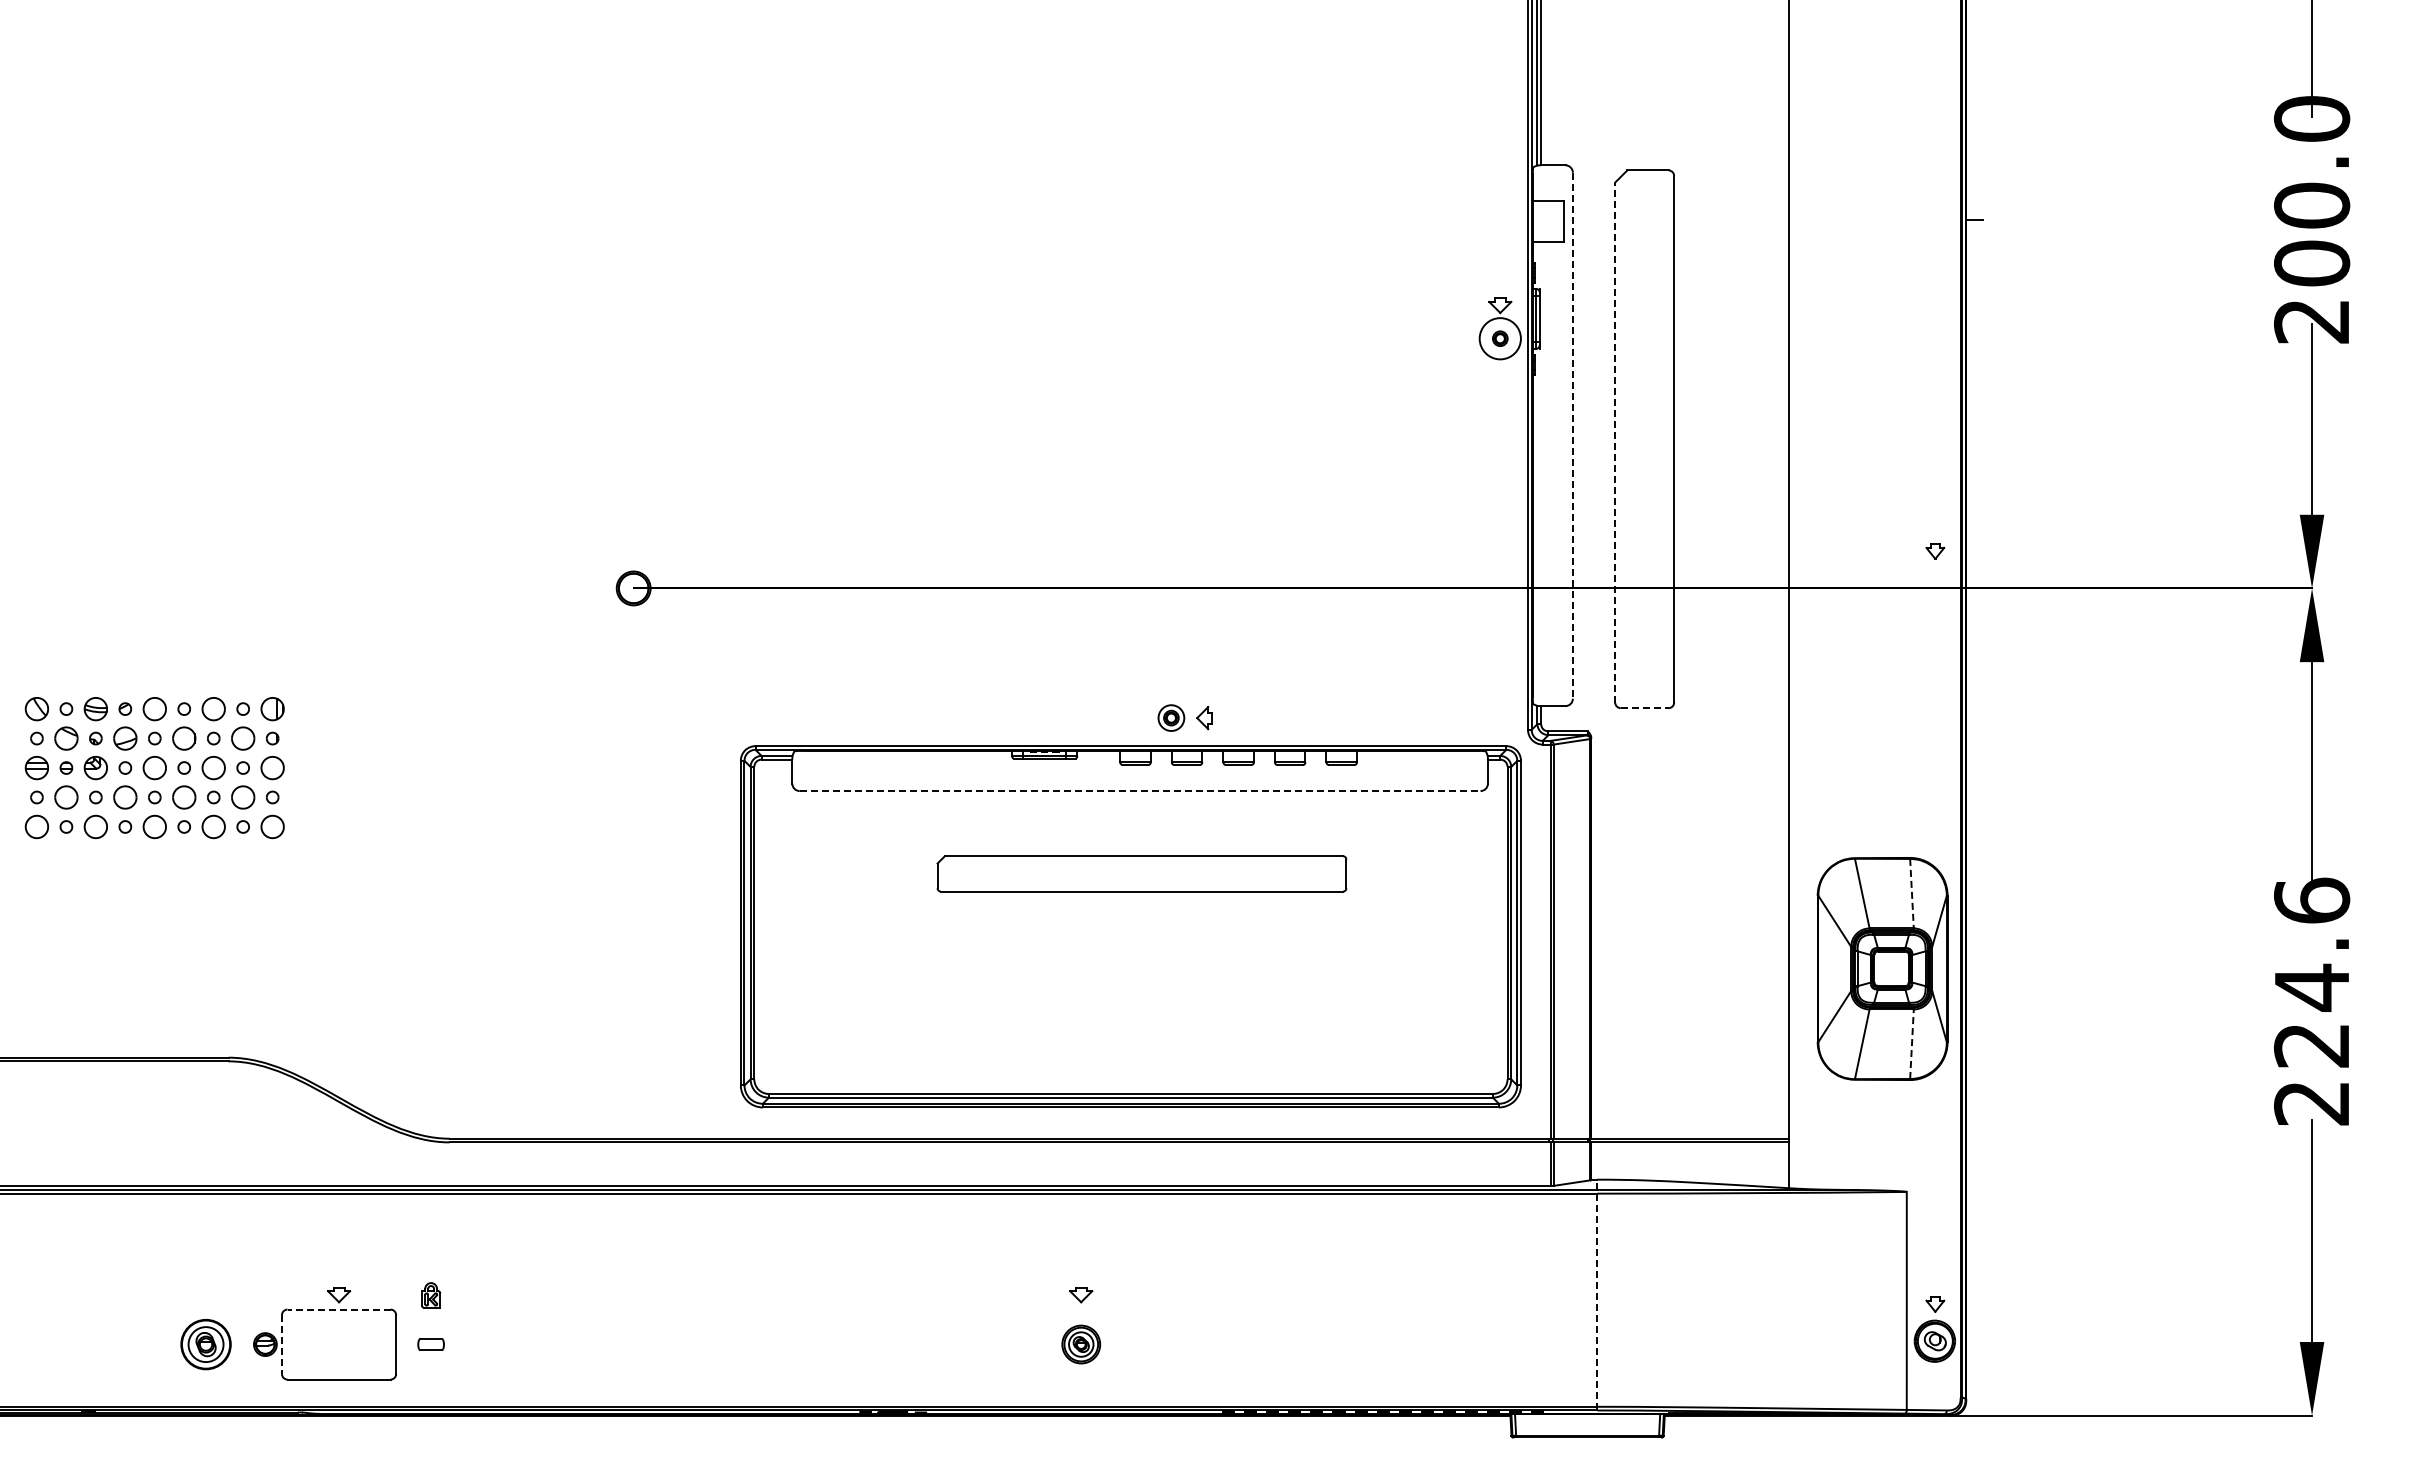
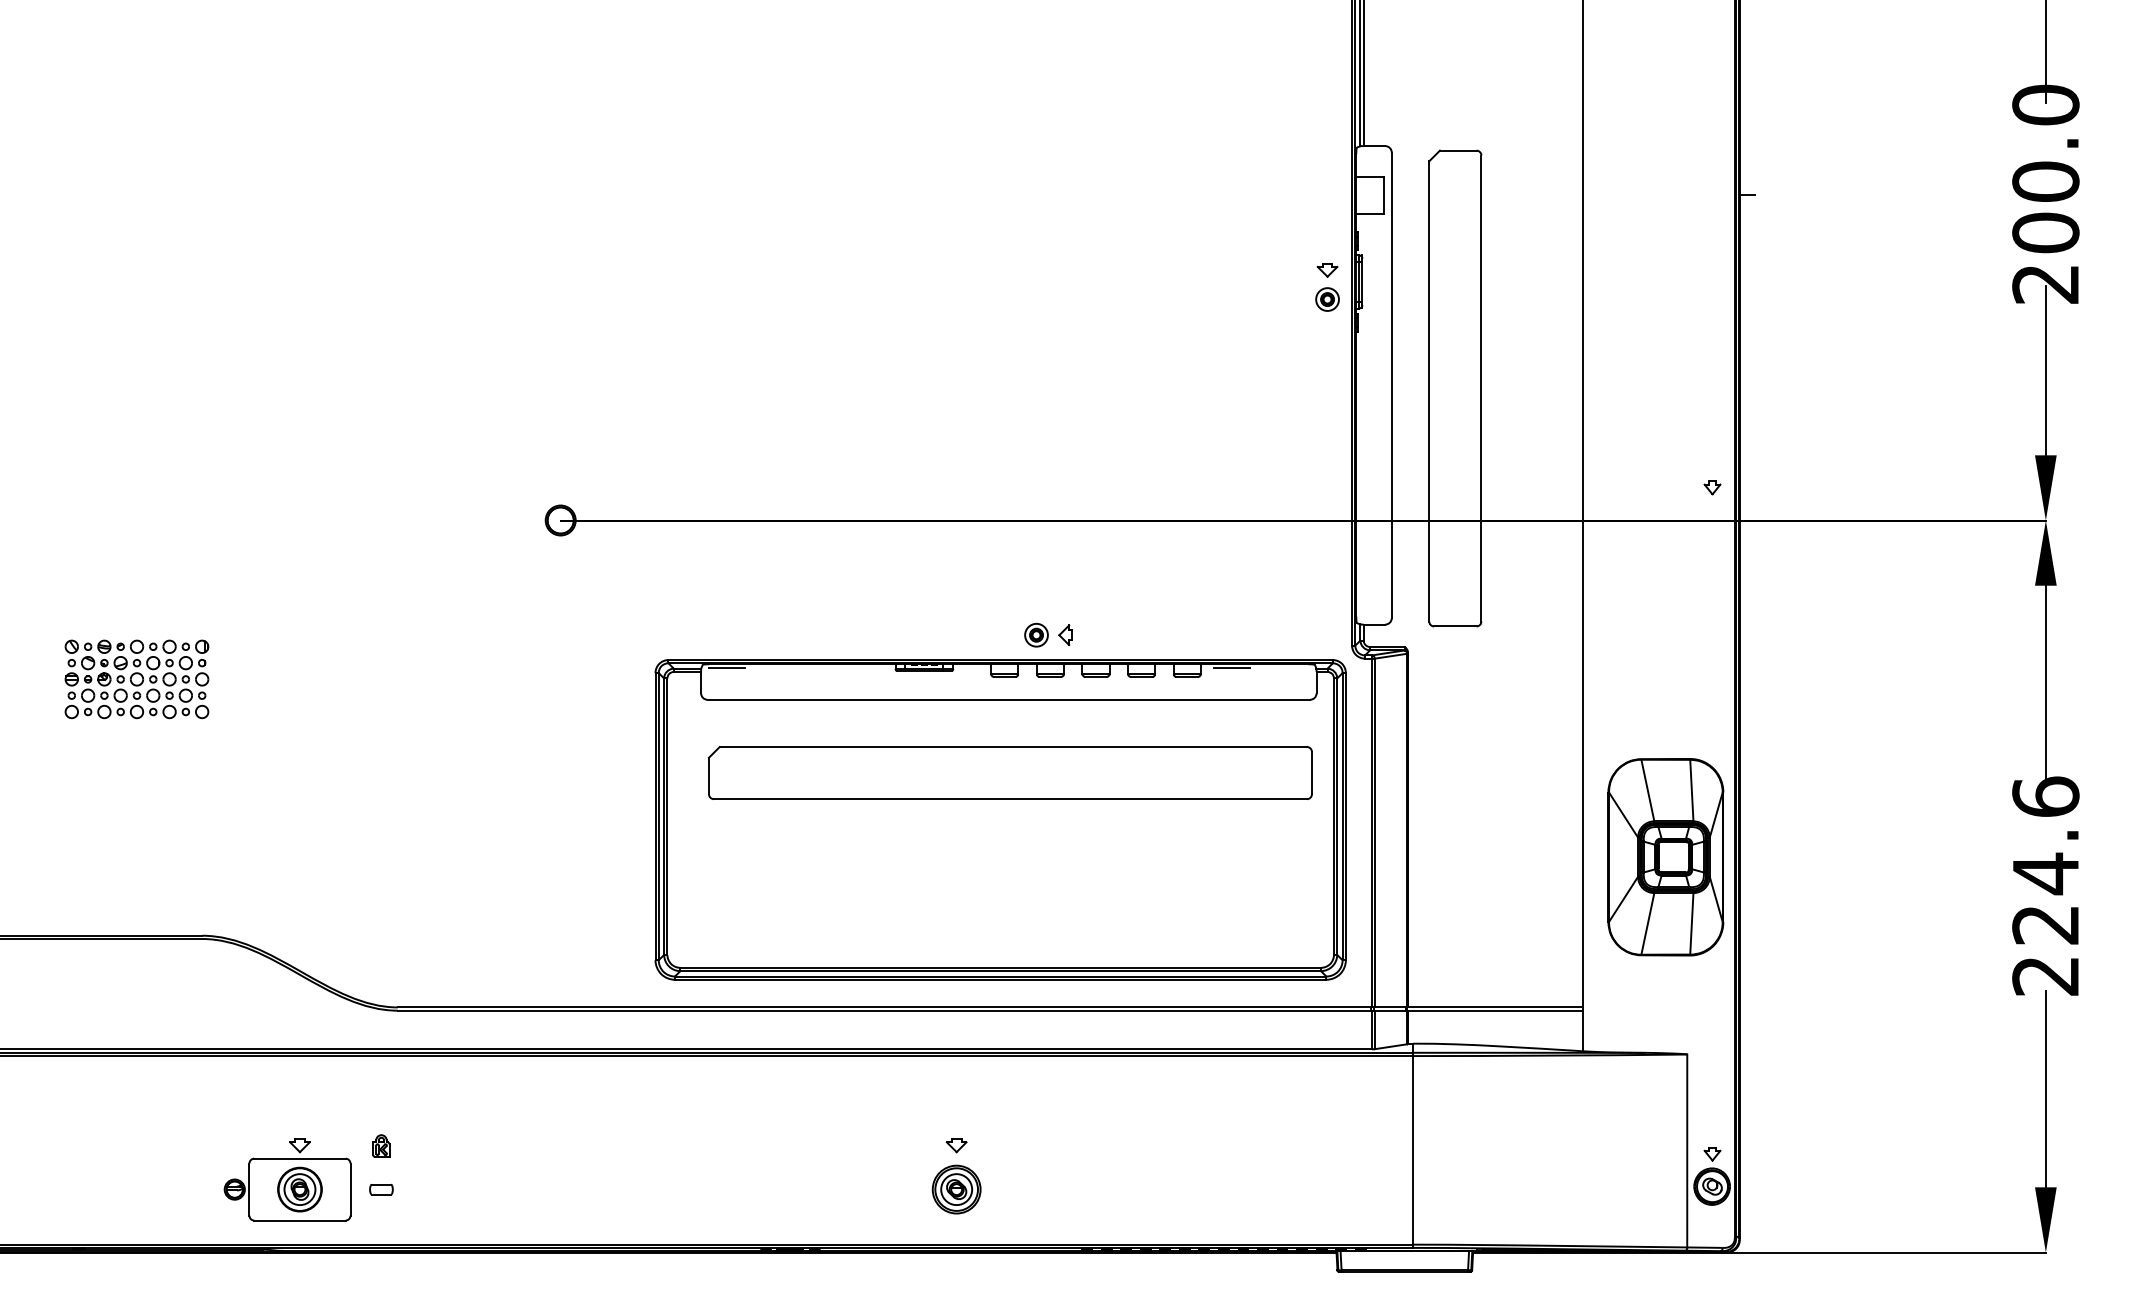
circle: (1500, 338) -> (1327, 299), size x0.62
line: (1572, 435) -> (1391, 385), dashed -> solid
line: (1615, 442) -> (1429, 391), dashed -> solid
line: (1644, 708) -> (1455, 626), dashed -> solid
line: (821, 755) -> (726, 668), added
line: (1392, 755) -> (1232, 668), added
part: (154, 767) -> (136, 678), size x0.62
line: (1140, 791) -> (1009, 700), dashed -> solid
part: (1141, 873) -> (1010, 772), size x1.67
line: (1911, 893) -> (1691, 790), dashed -> solid
line: (1911, 1044) -> (1691, 924), dashed -> solid
line: (1597, 1294) -> (1413, 1145), dashed -> solid
line: (339, 1309) -> (300, 1158), dashed -> solid
part: (205, 1344) -> (299, 1189), moved
part: (1081, 1344) -> (956, 1189), size x1.43
line: (281, 1345) -> (249, 1190), dashed -> solid

